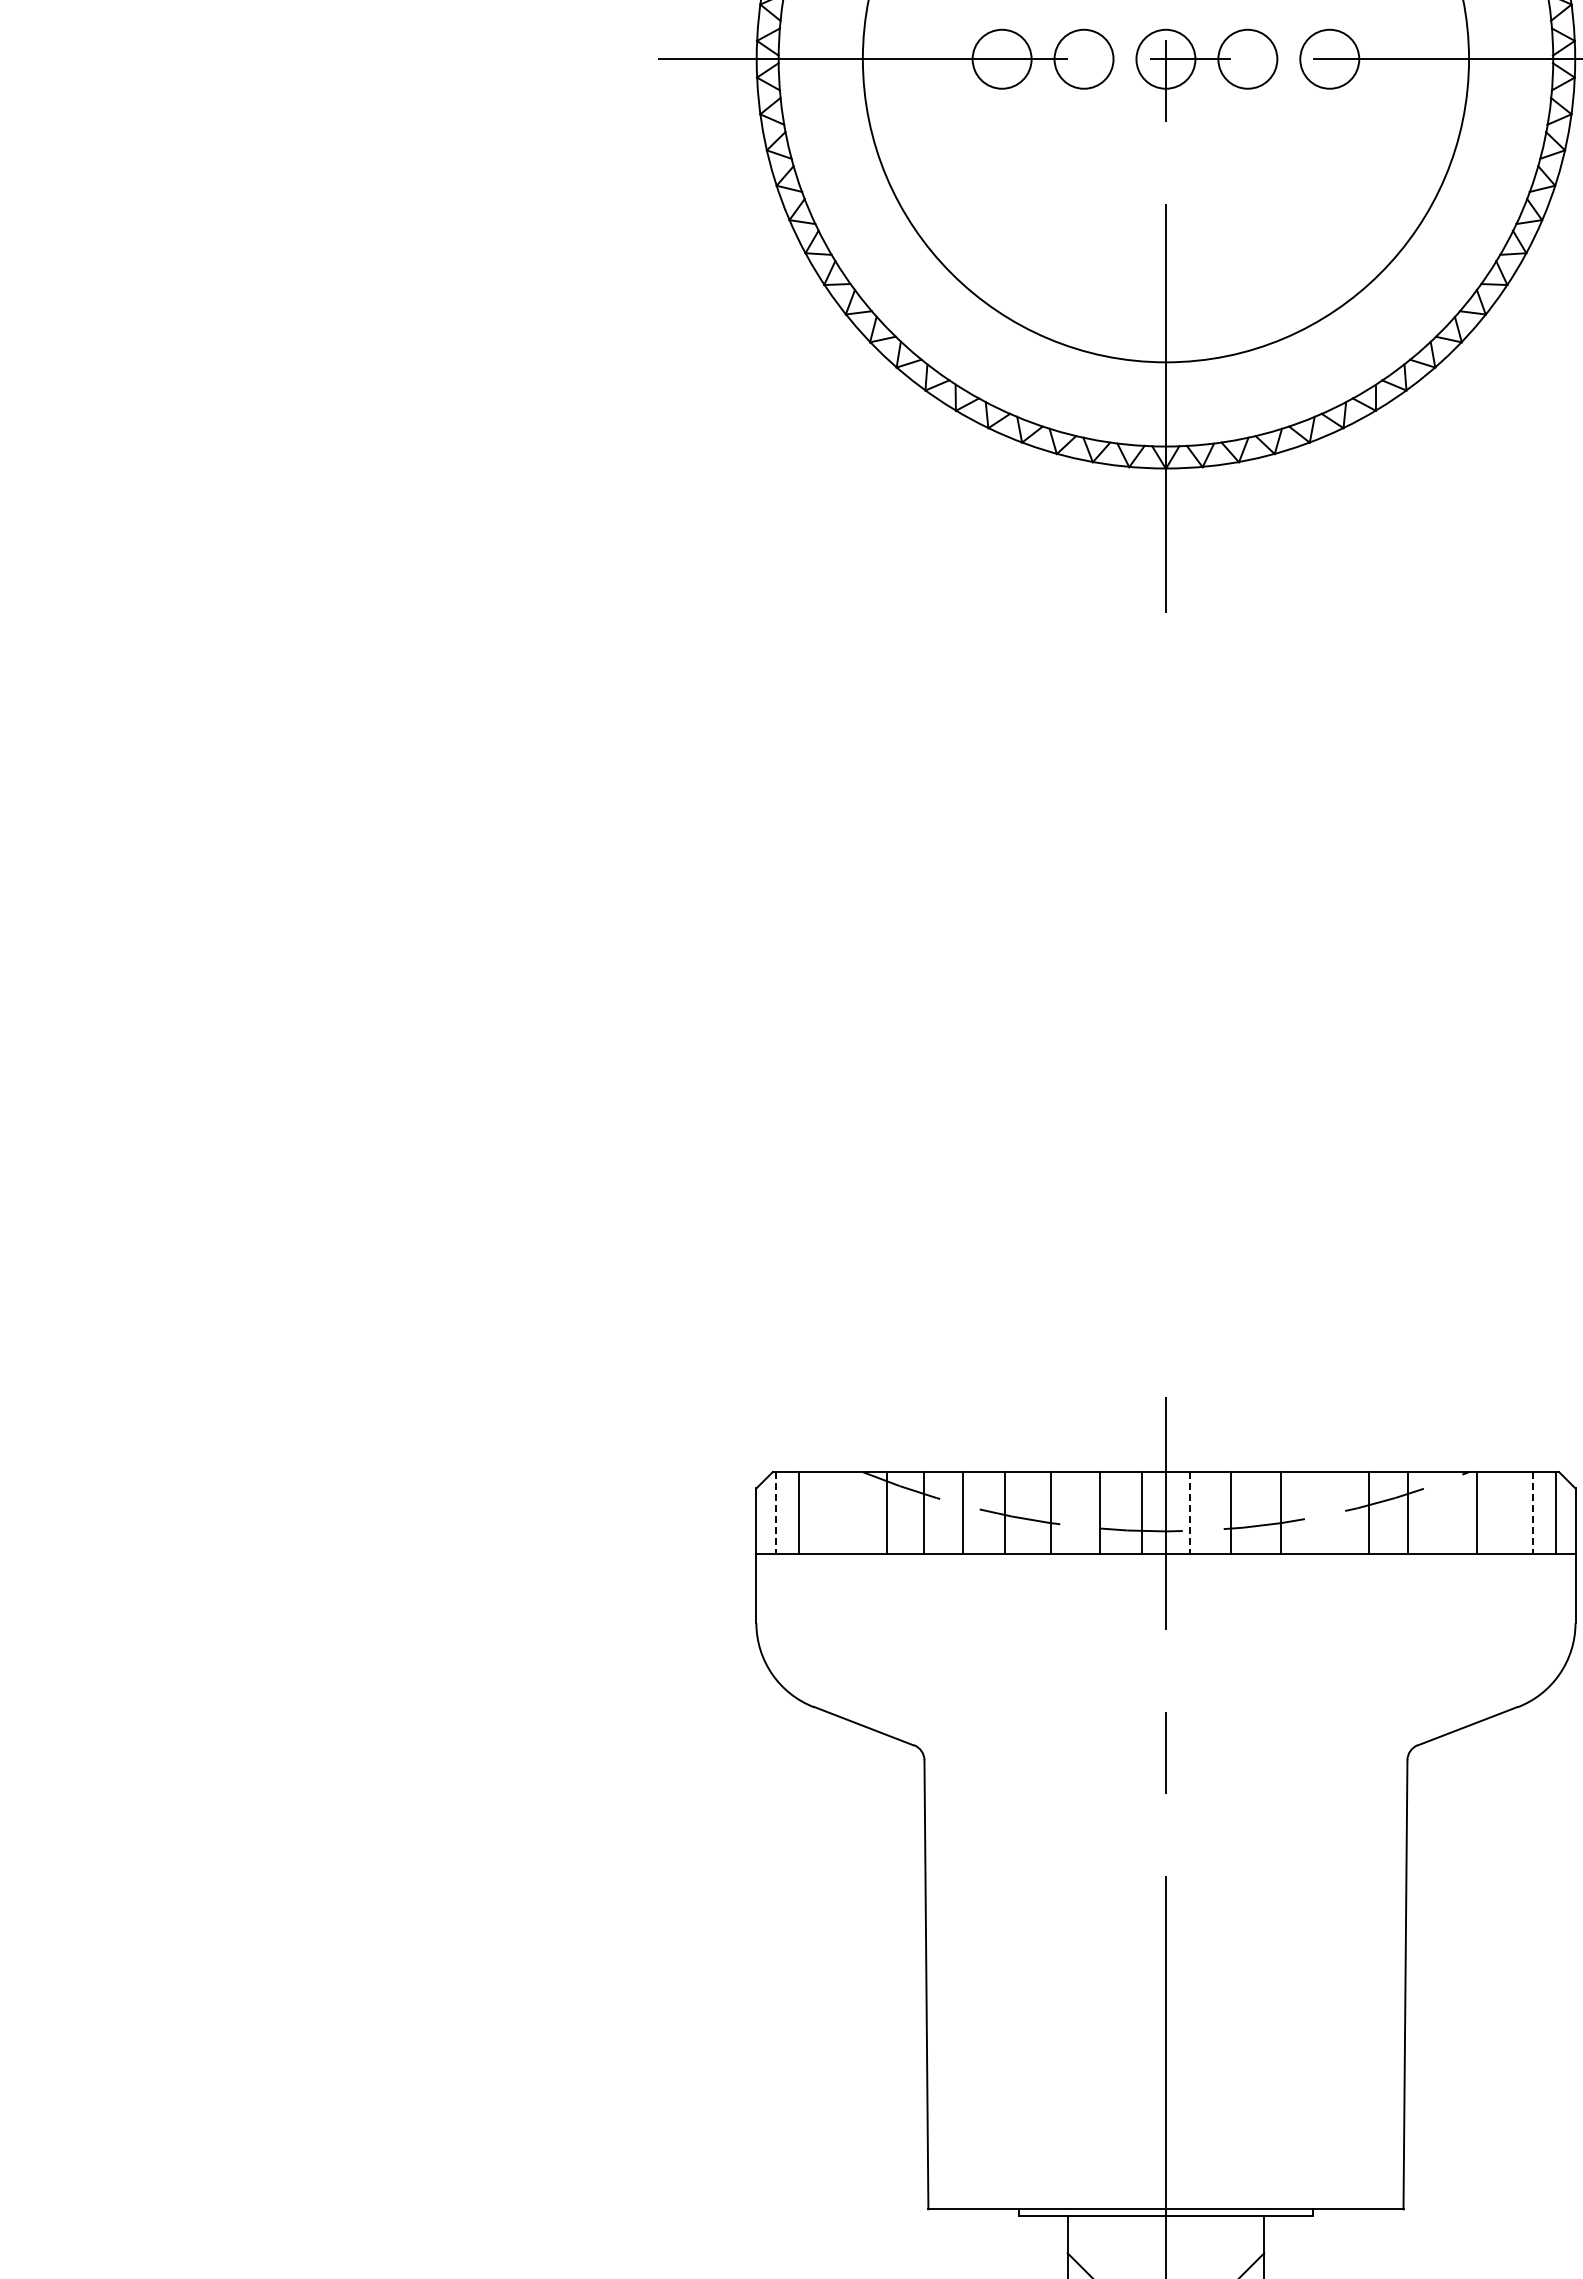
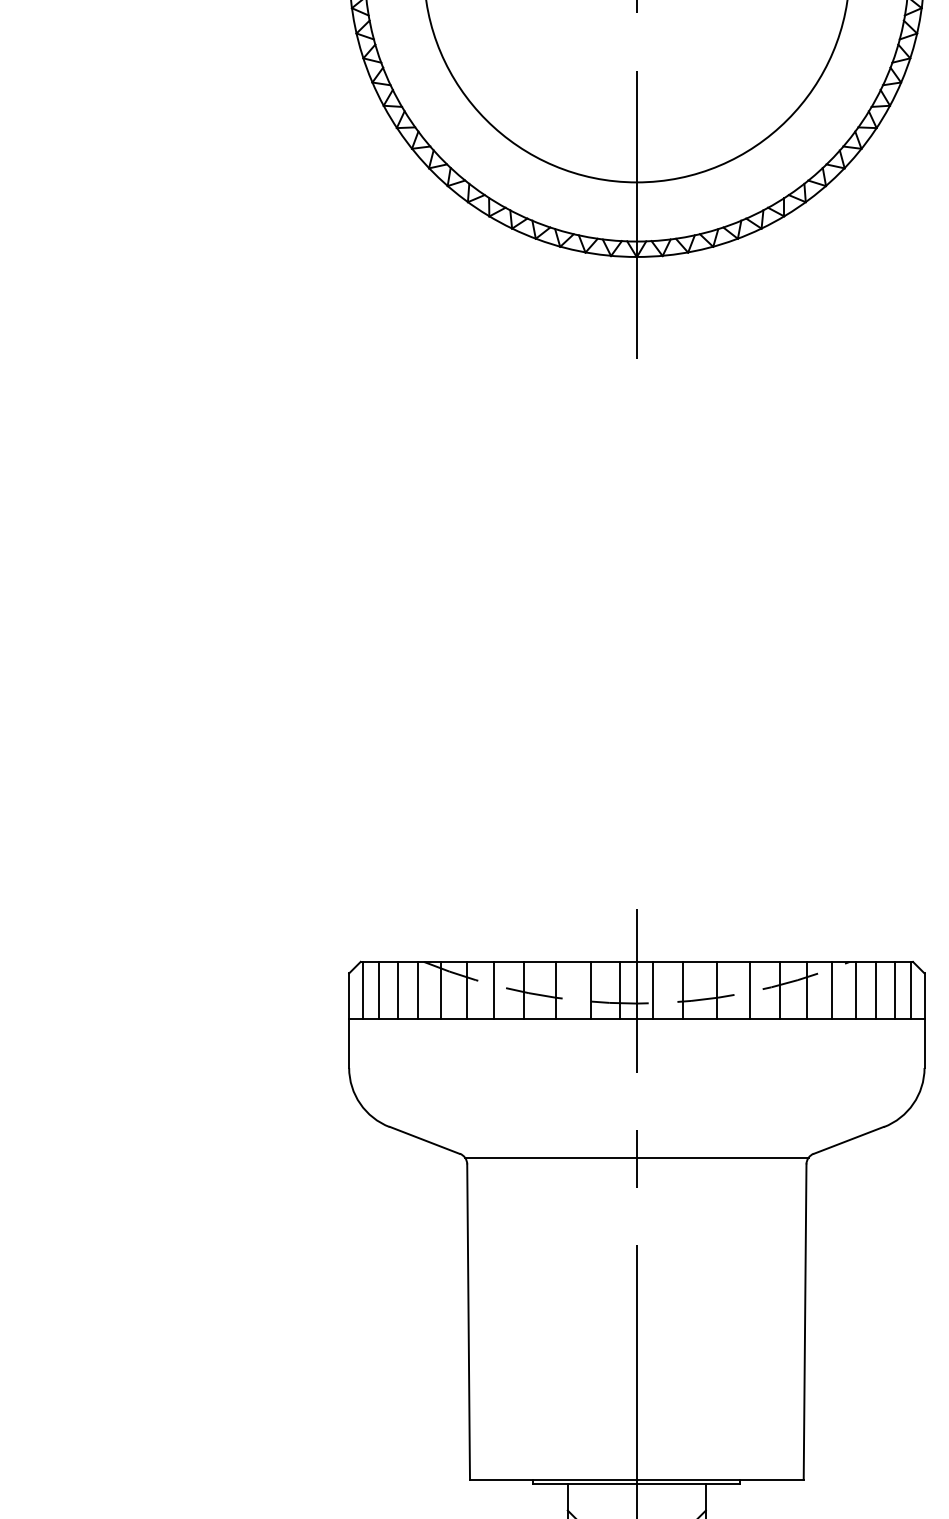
line: (776, 1513) -> (363, 990), dashed -> solid
line: (825, 1513) -> (397, 990), added
line: (854, 1513) -> (418, 990), added
line: (1189, 1513) -> (653, 990), dashed -> solid
line: (1326, 1513) -> (749, 990), added
line: (1444, 1513) -> (832, 990), added
line: (1506, 1513) -> (876, 990), added
line: (1532, 1513) -> (894, 990), dashed -> solid
line: (1165, 1751) -> (636, 1158), added

